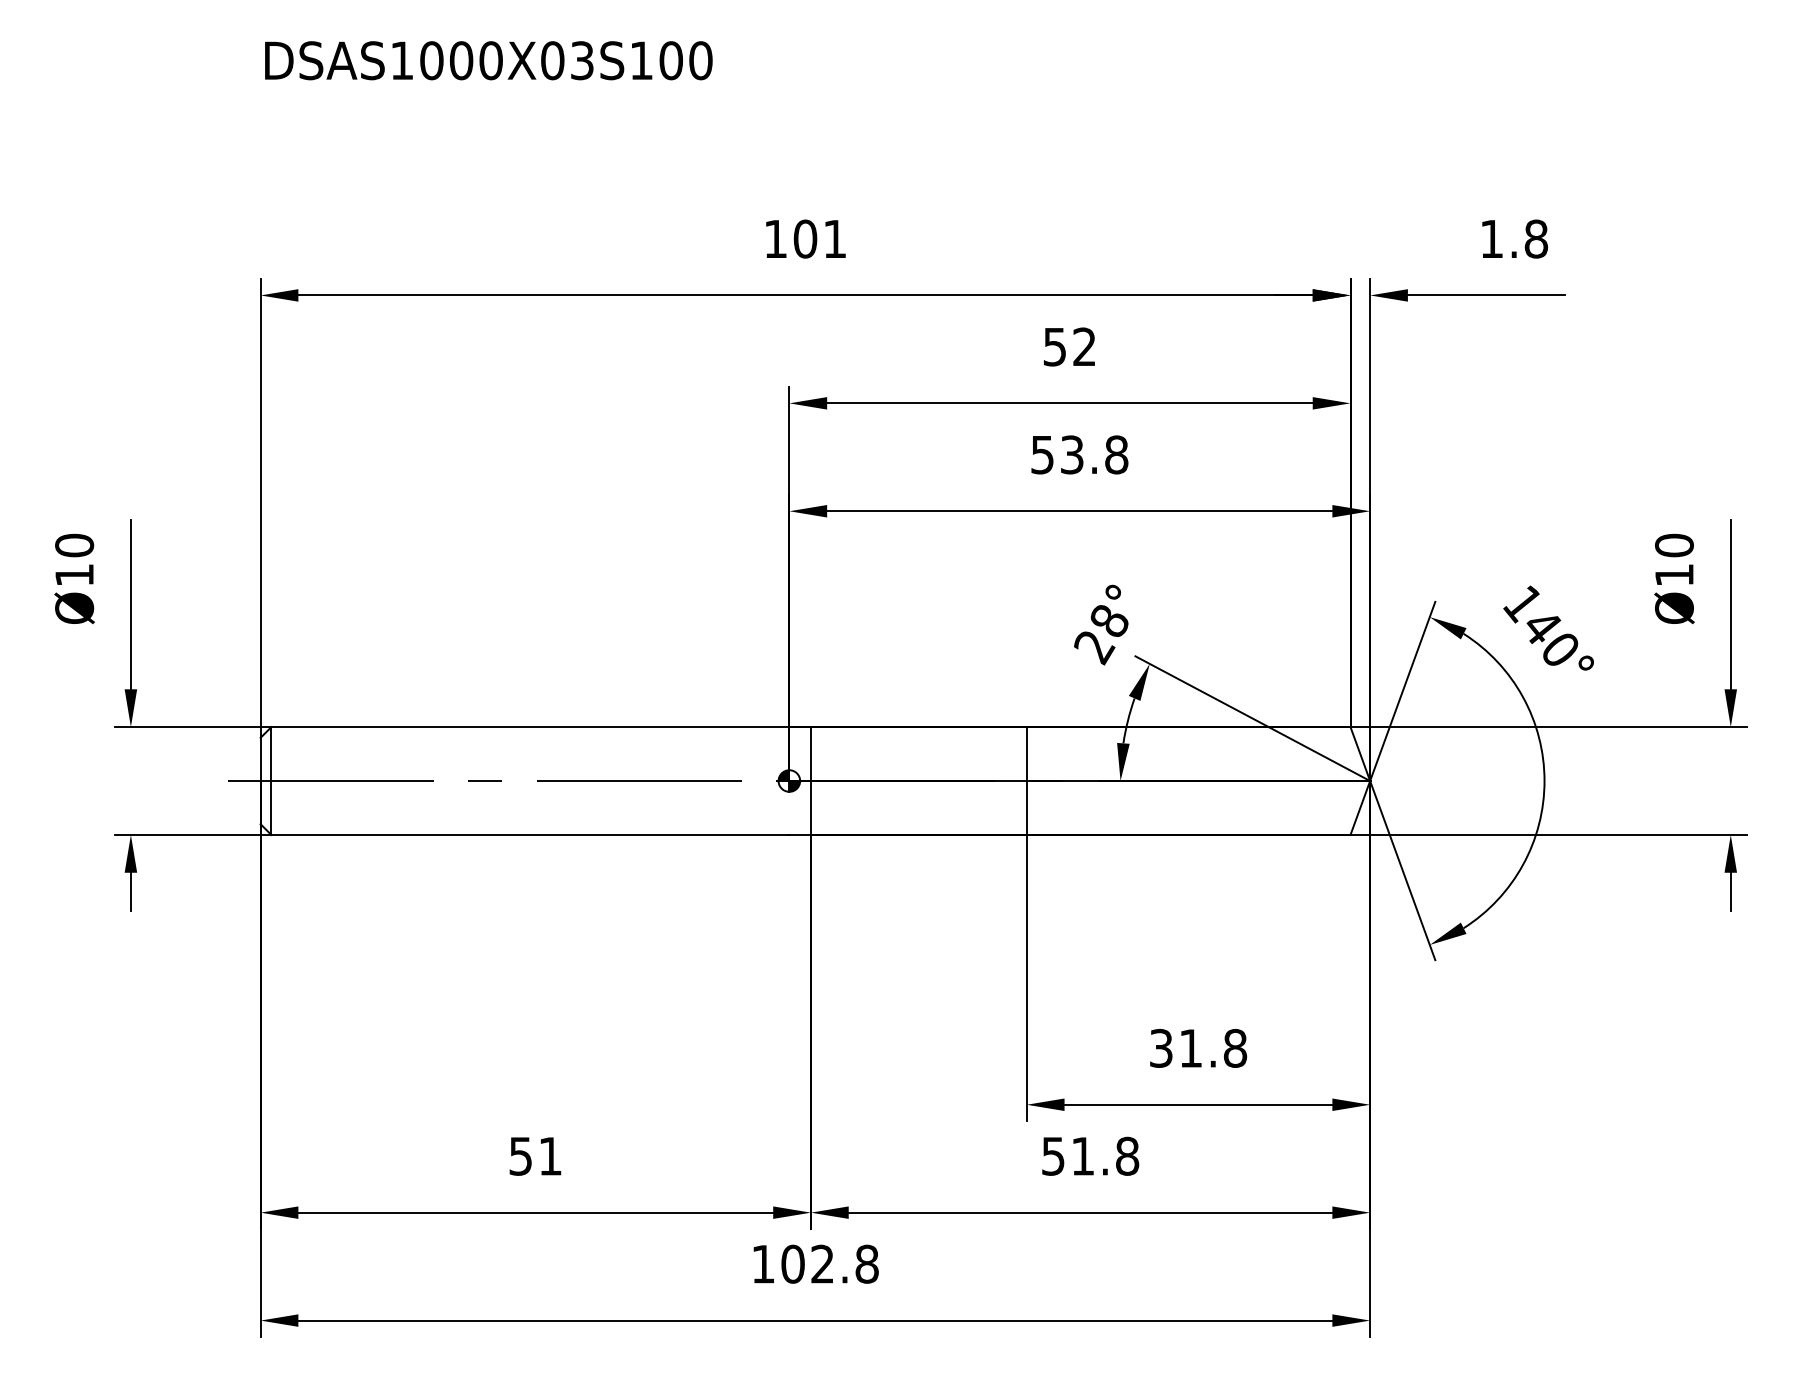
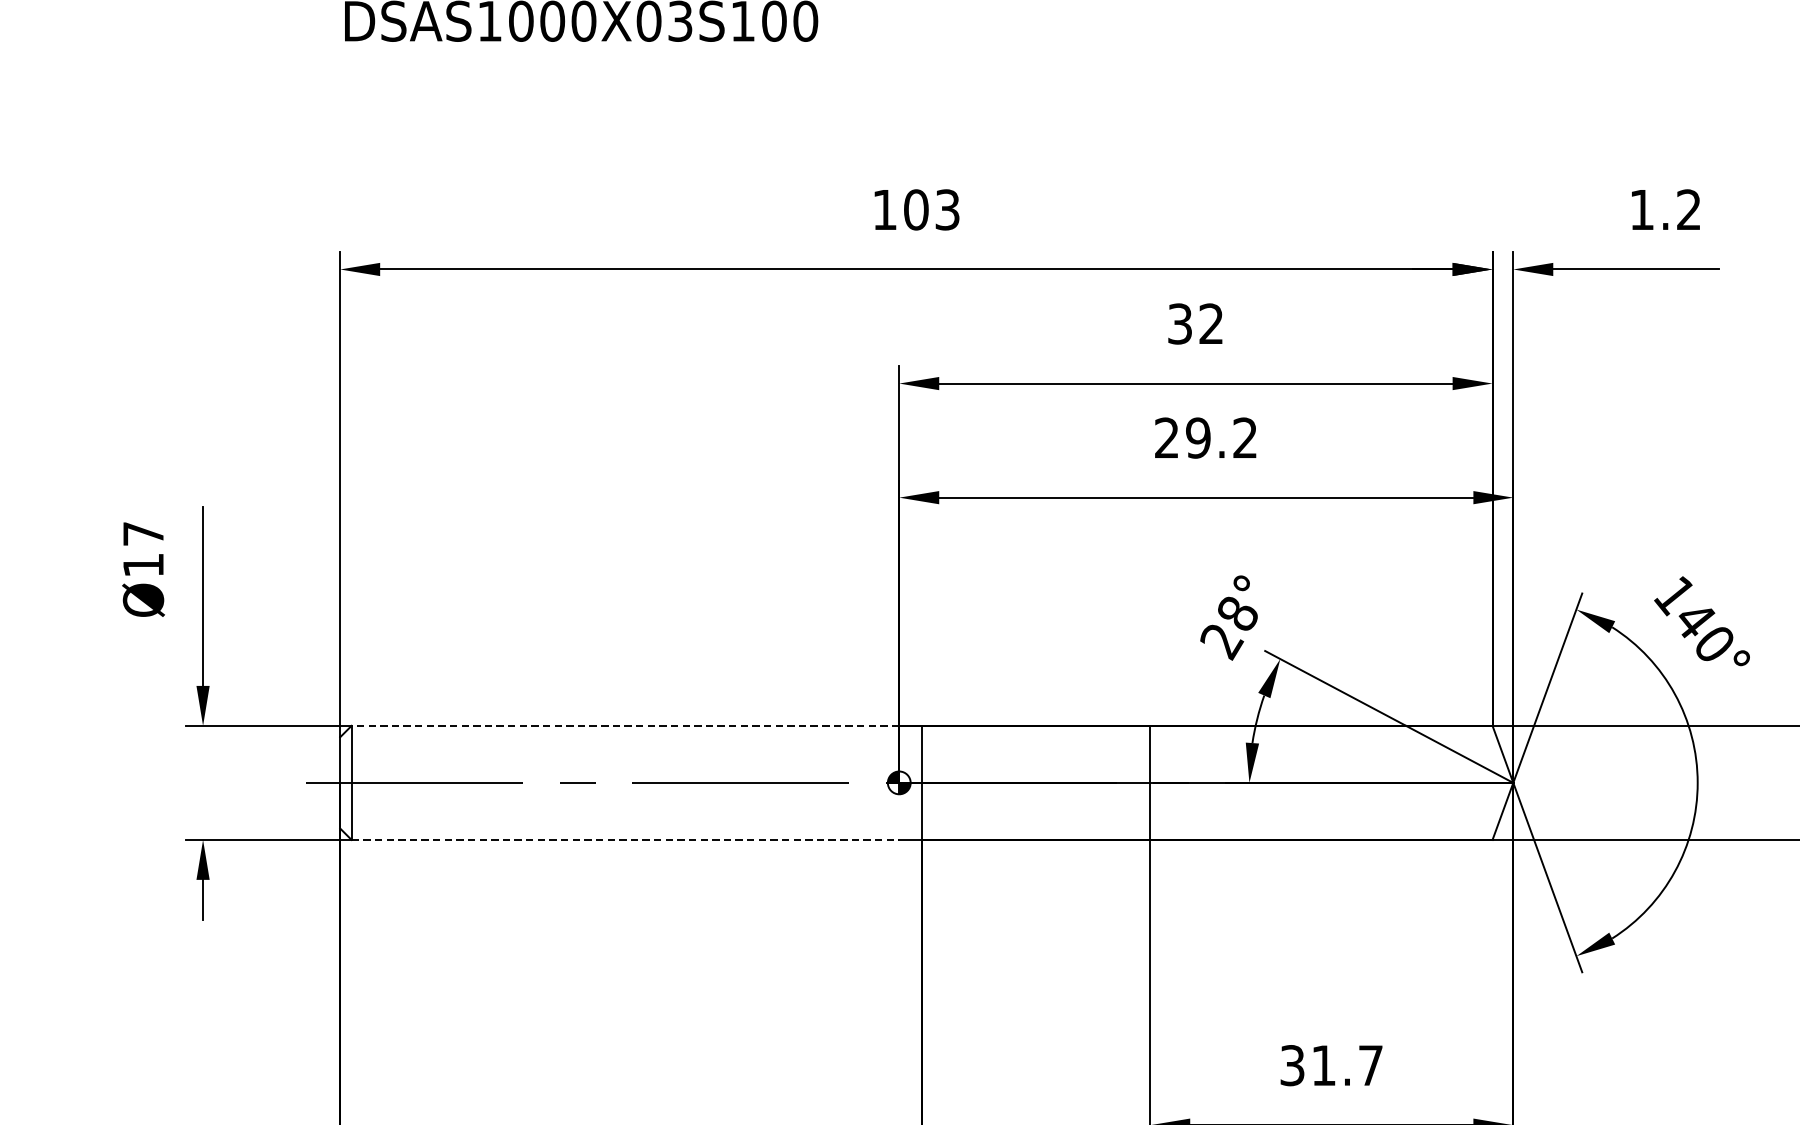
text: (835, 238) -> (948, 209), 101 -> 103
text: (1536, 238) -> (1689, 209), 1.8 -> 1.2
text: (1055, 346) -> (1180, 323), 52 -> 32
text: (1079, 454) -> (1206, 437), 53.8 -> 29.2
text: (74, 545) -> (143, 533), Ø10 -> Ø17
line: (530, 727) -> (625, 726), solid -> dashed
line: (530, 834) -> (625, 839), solid -> dashed
text: (1235, 1047) -> (1370, 1064), 31.8 -> 31.7

